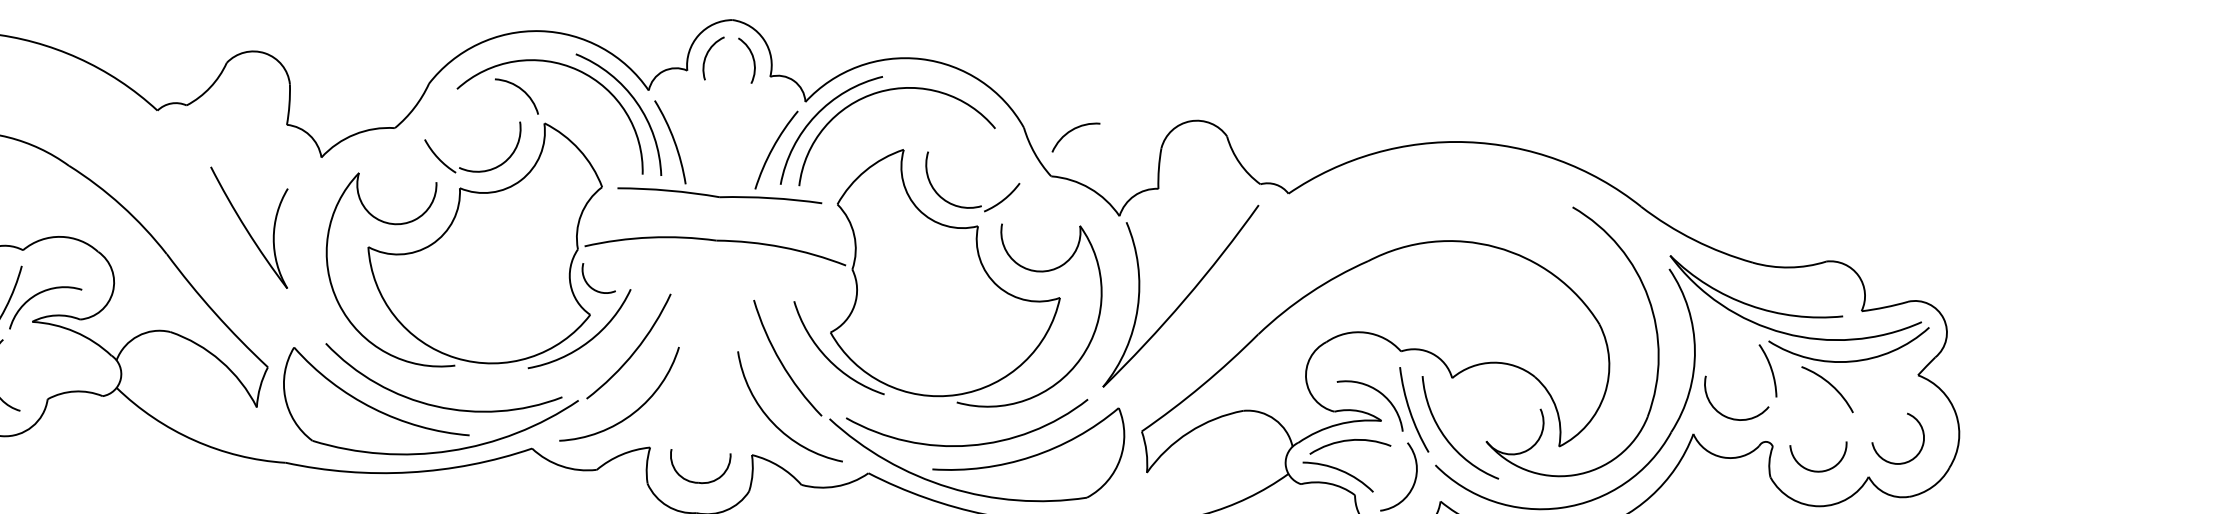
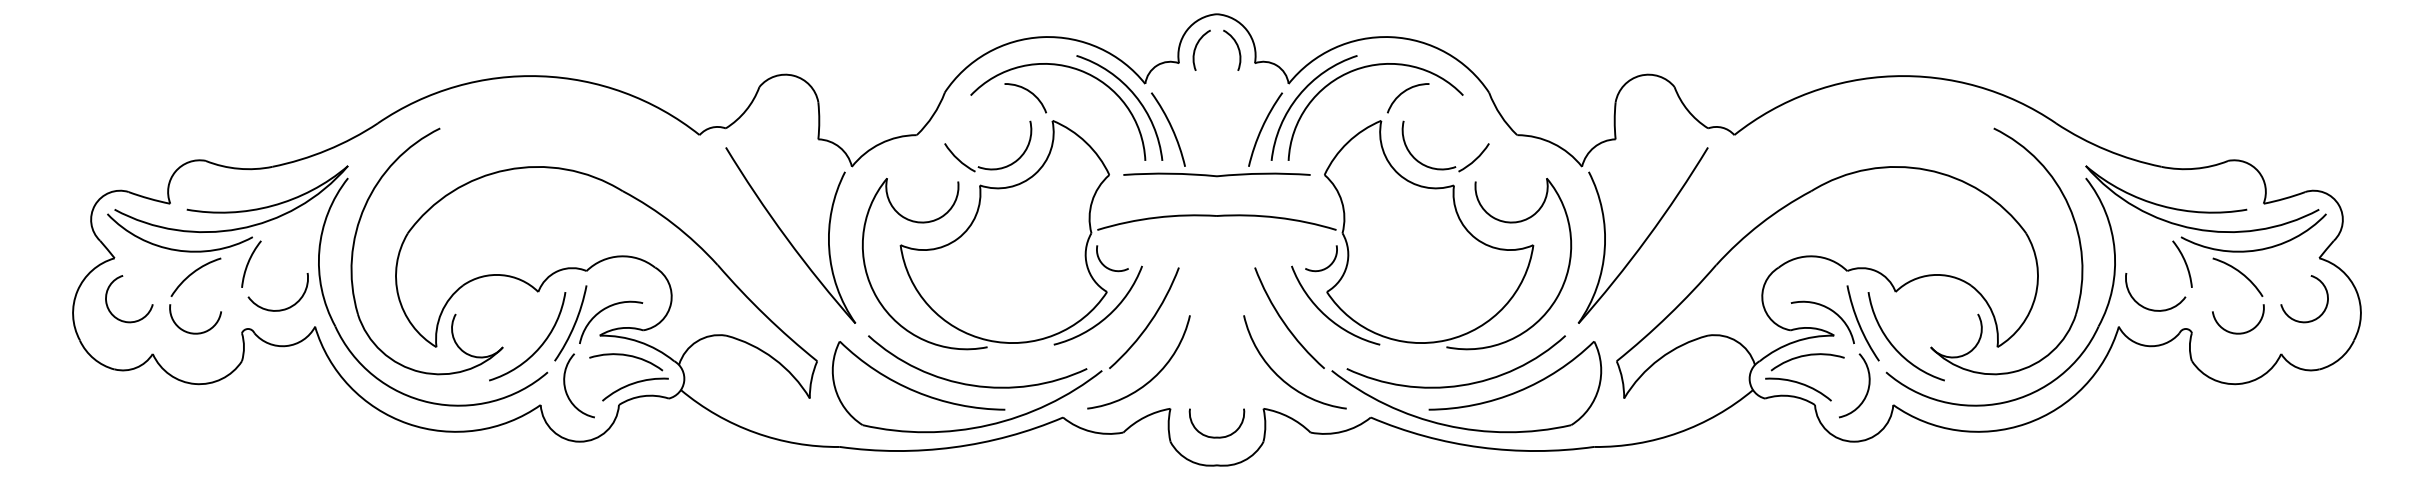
arc: (1071, 132) -> (1403, 93), moved
part: (248, 227) -> (790, 235), size x1.67
arc: (831, 305) -> (1325, 267), added
part: (60, 376) -> (629, 383), added
arc: (1905, 461) -> (2312, 319), moved
arc: (1816, 470) -> (2238, 332), moved

